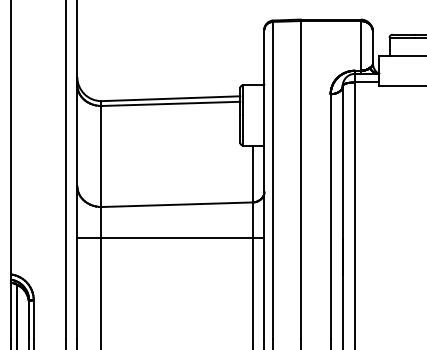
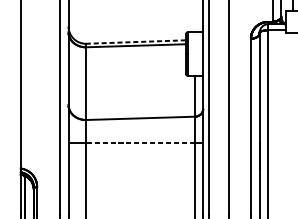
line: (170, 98) -> (135, 41), solid -> dashed
line: (177, 238) -> (140, 142), solid -> dashed

